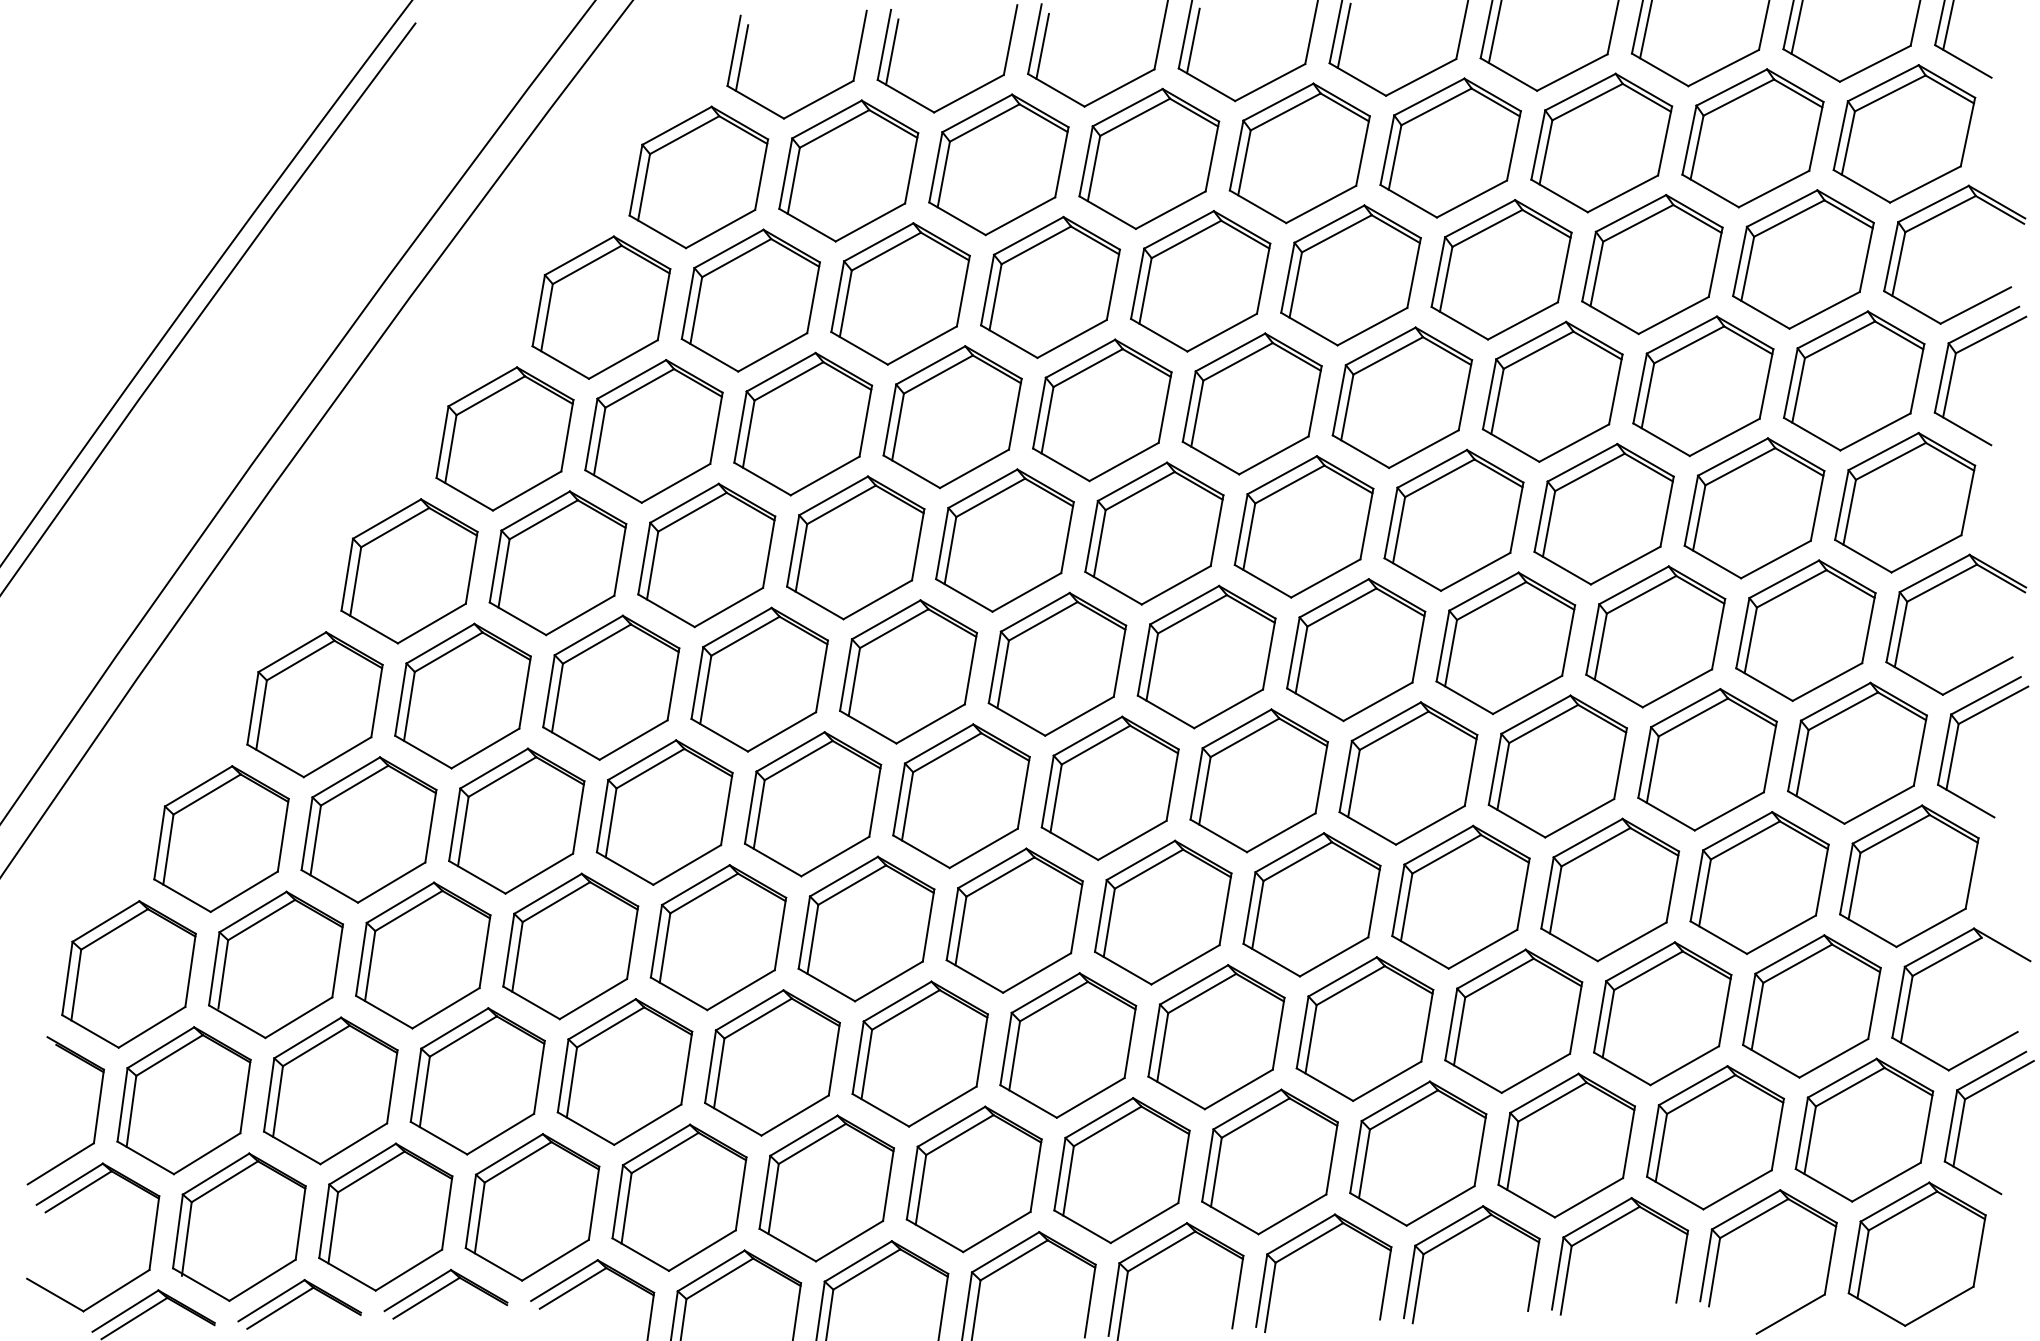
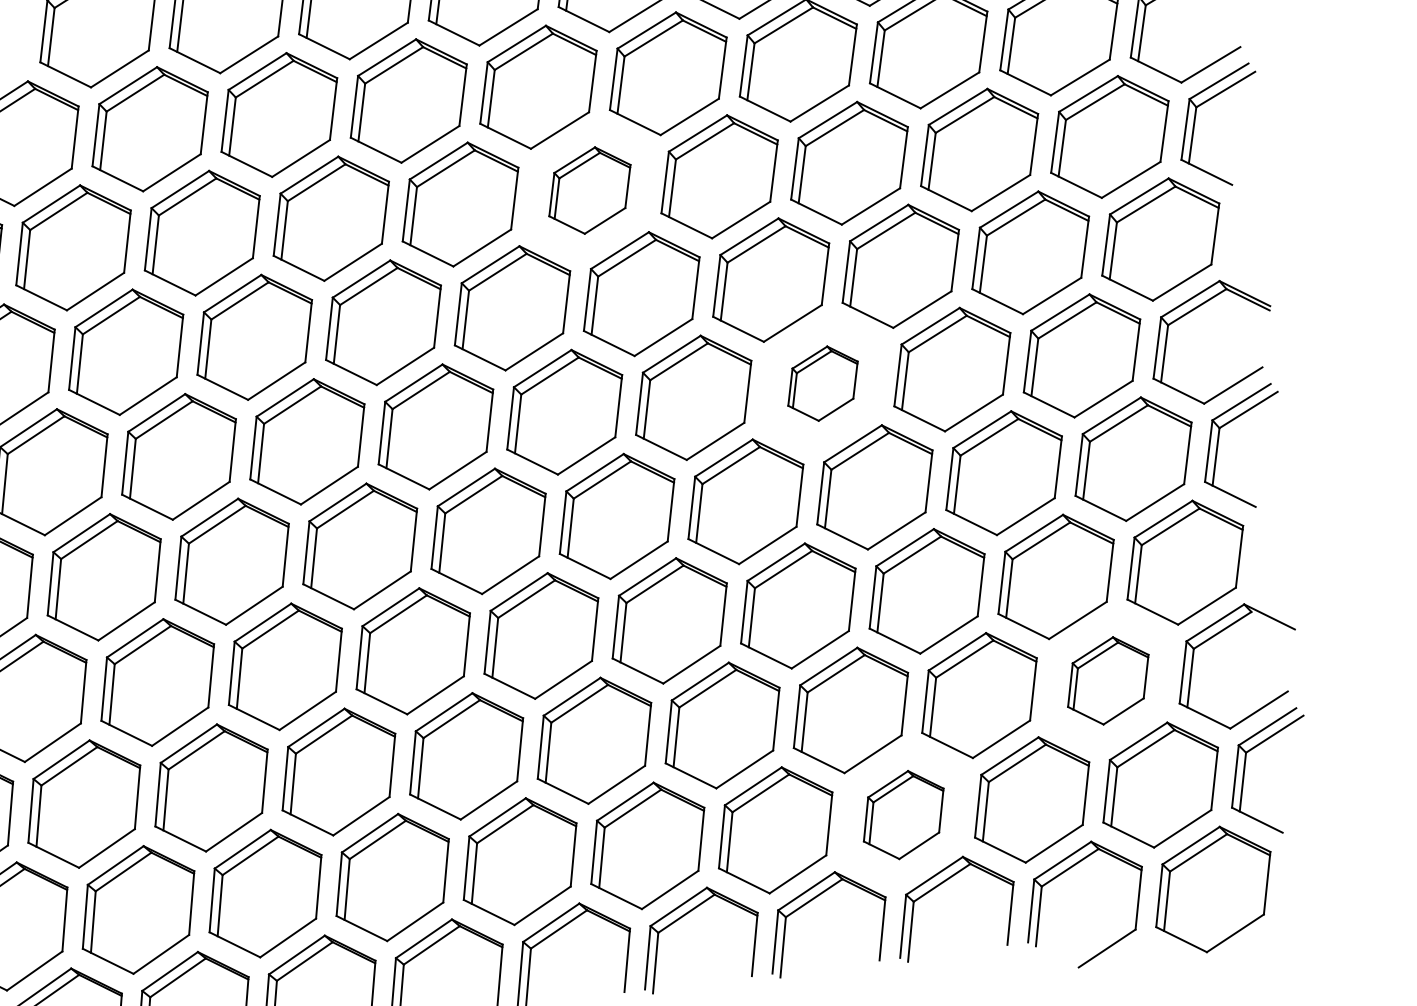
part: (1251, 403) -> (589, 190), size x0.7
part: (1505, 643) -> (822, 383), size x0.6
part: (1811, 1006) -> (1107, 680), size x0.7
part: (1566, 1145) -> (903, 815), size x0.7

